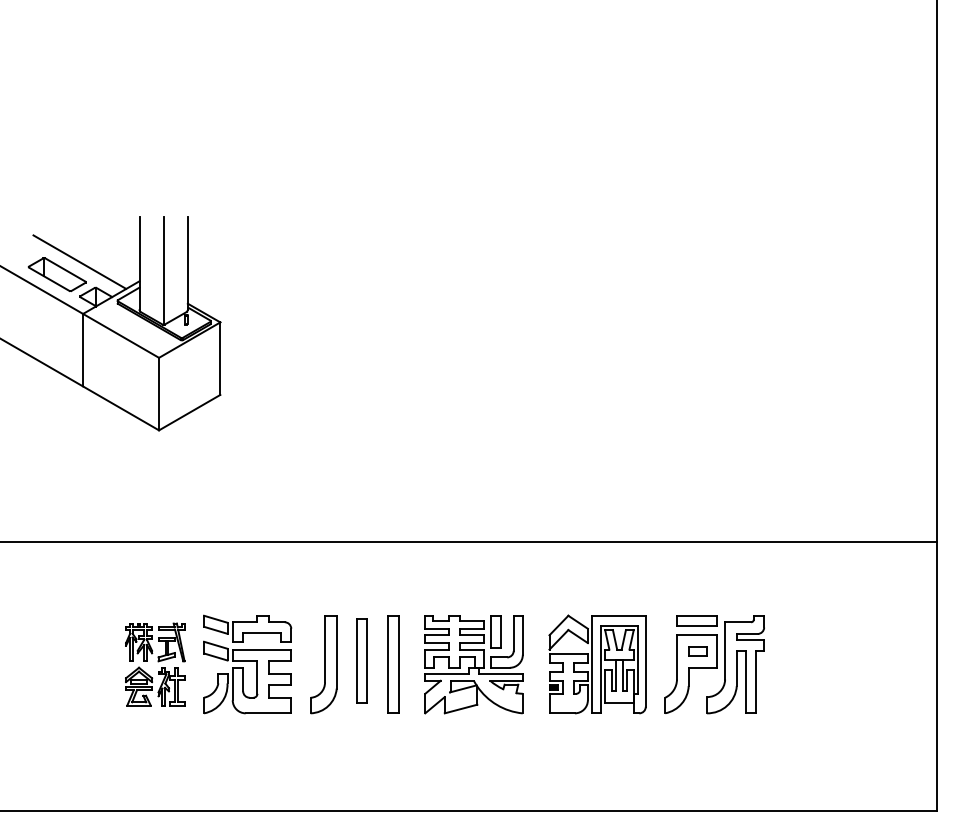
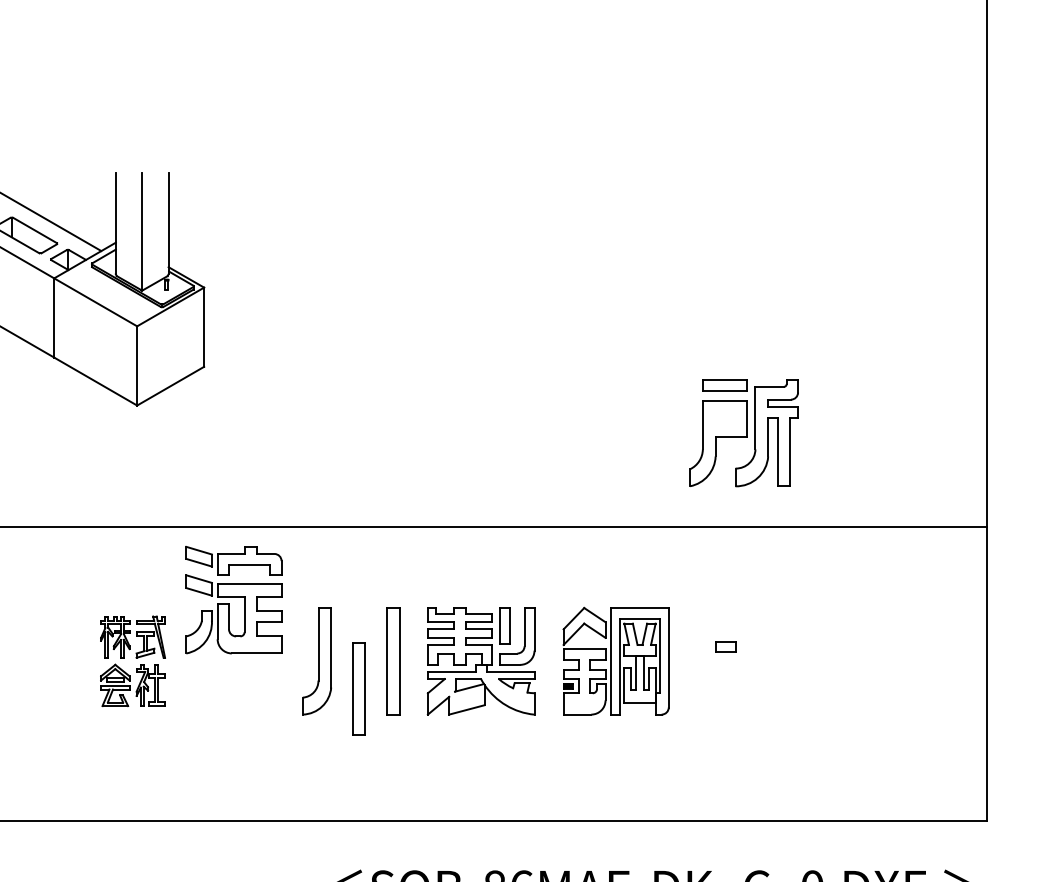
part: (361, 660) -> (358, 688), moved
part: (247, 664) -> (233, 600), moved
part: (714, 664) -> (743, 432), moved

